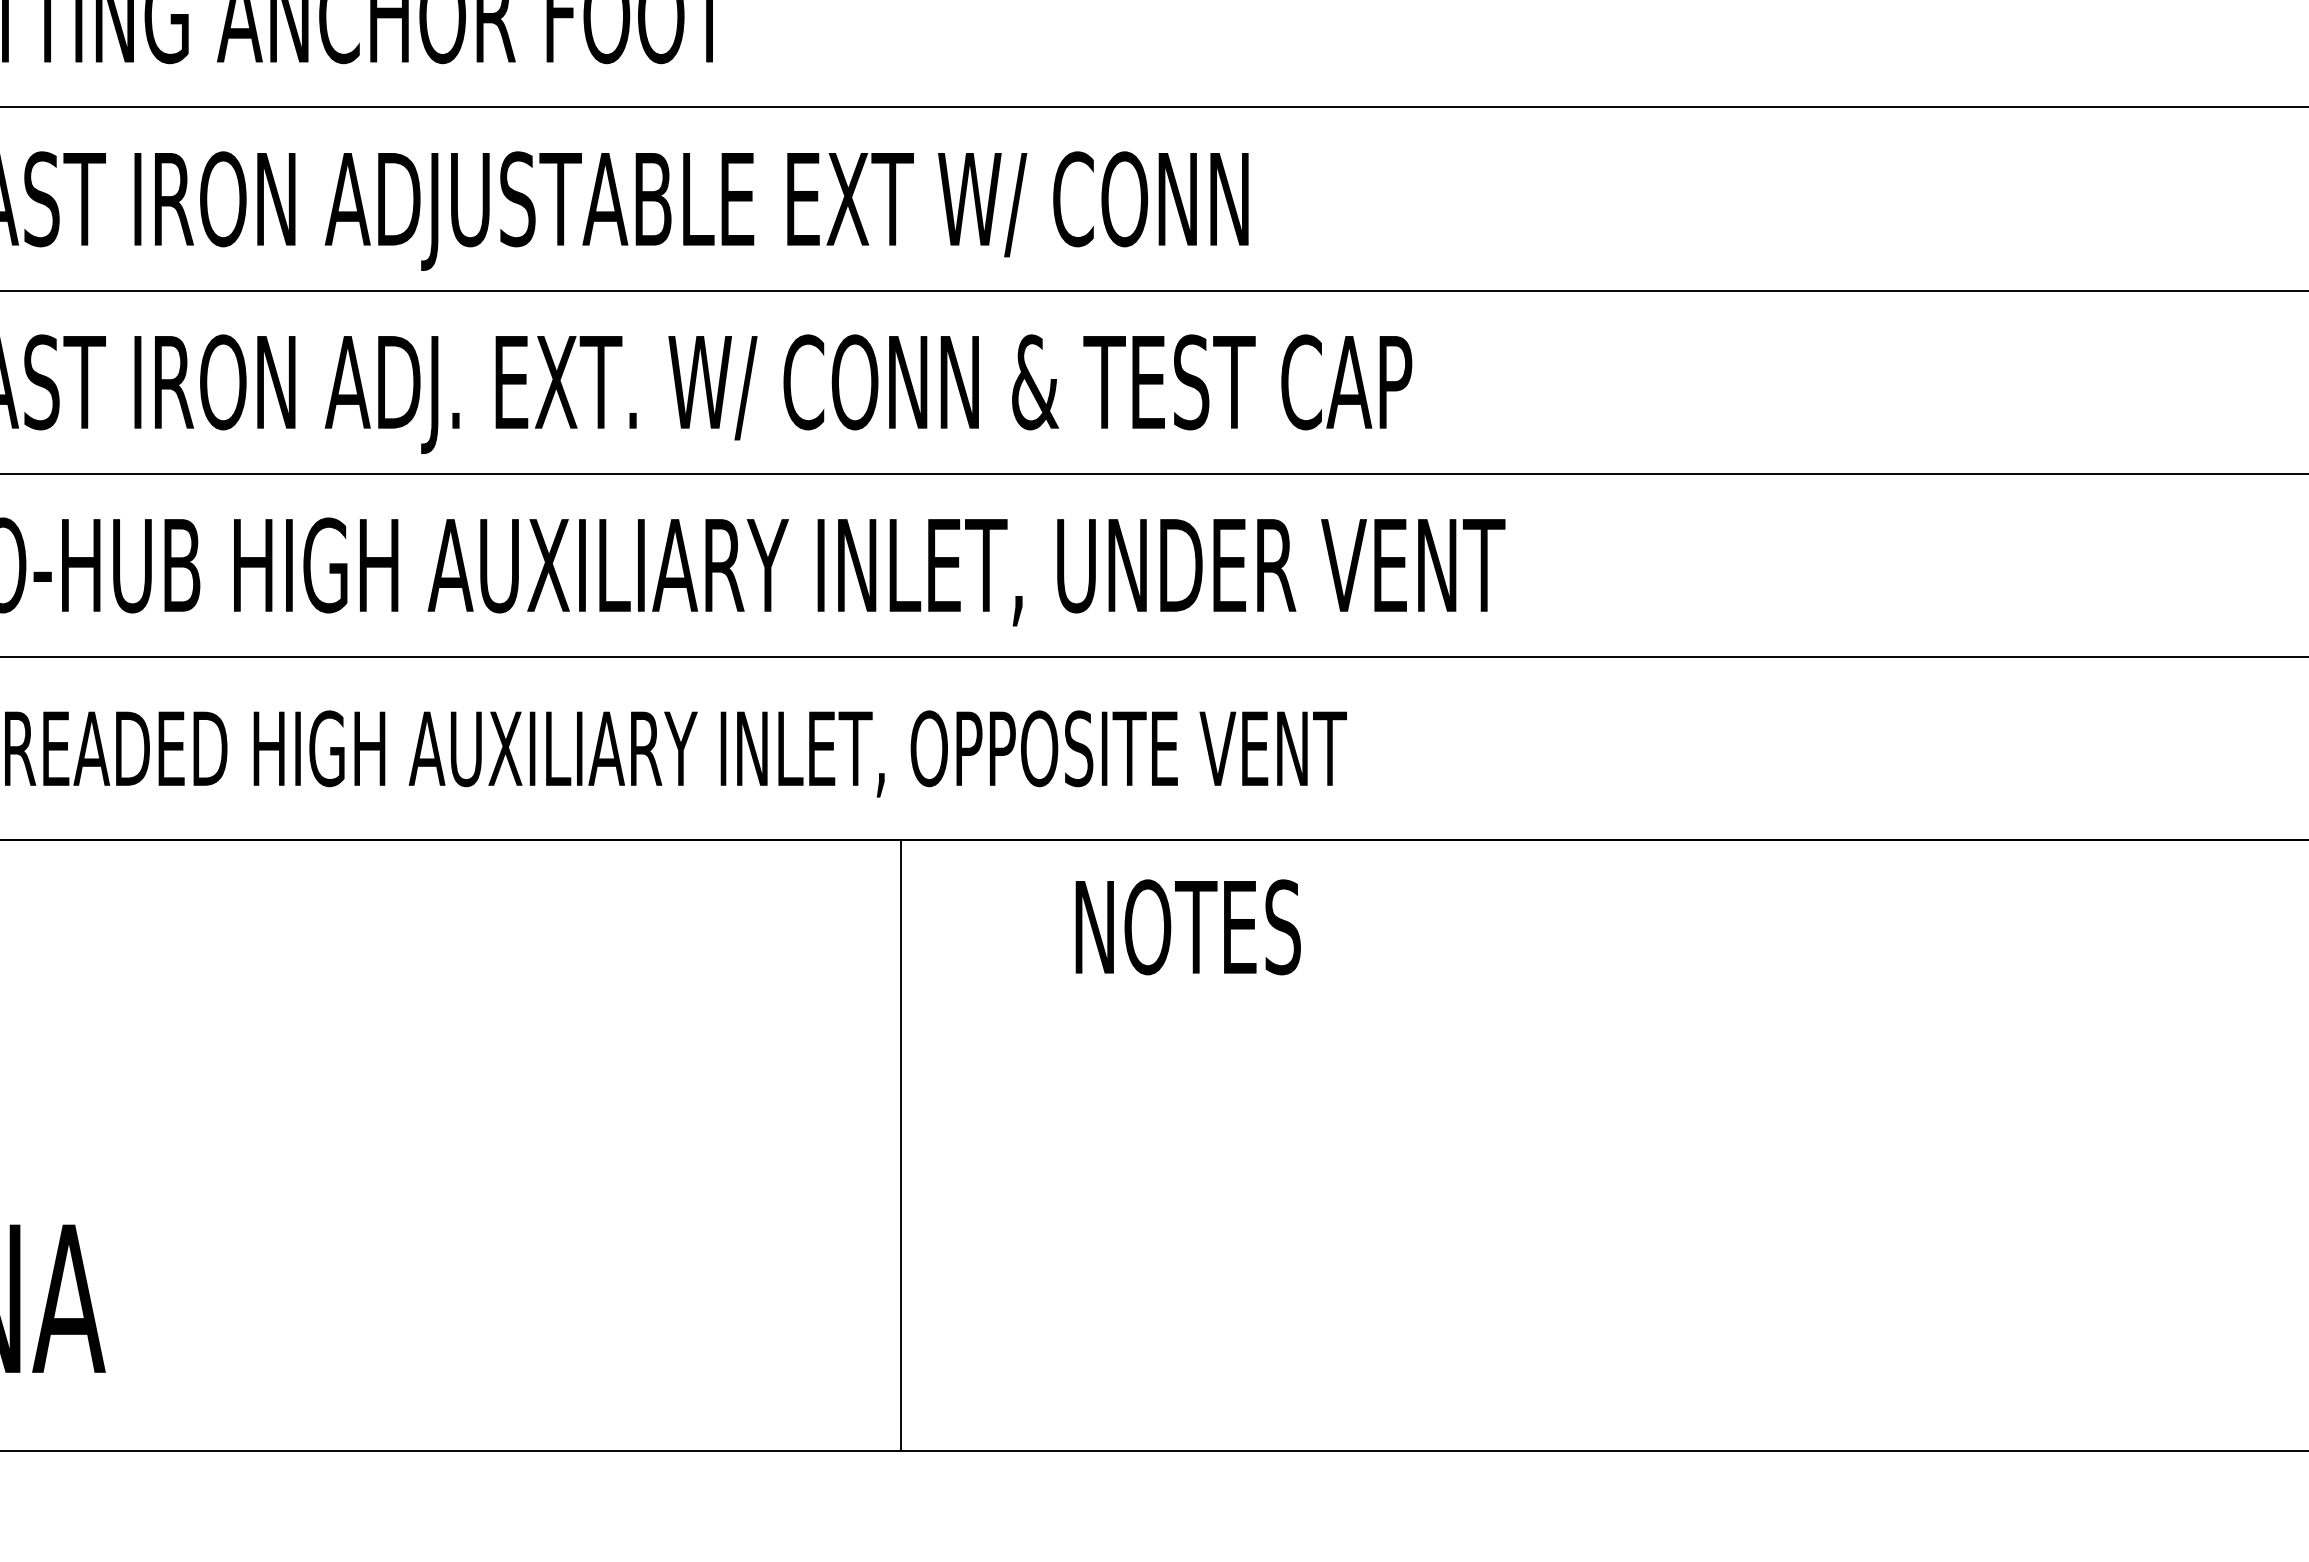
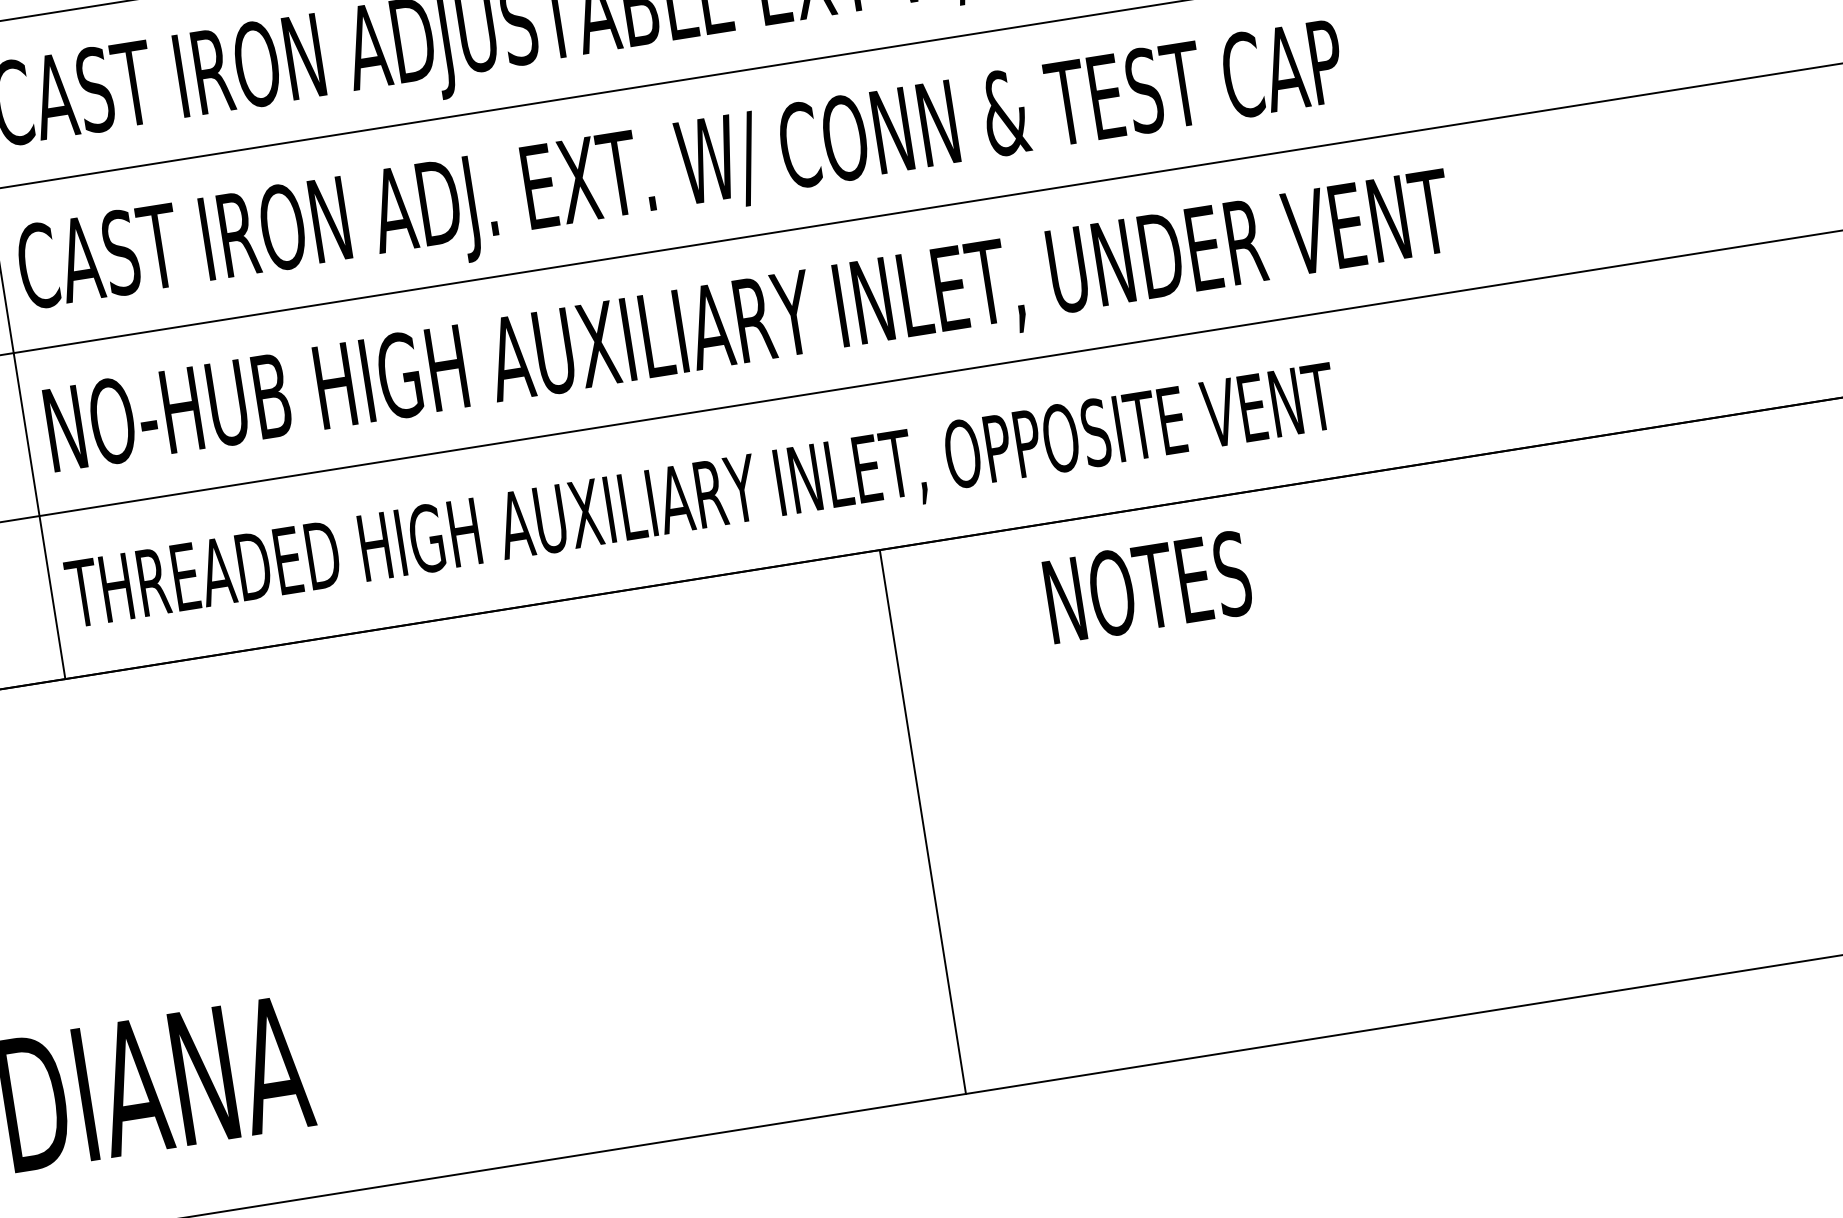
text: (1187, 927) -> (1147, 587), moved
line: (900, 1144) -> (922, 821), moved

